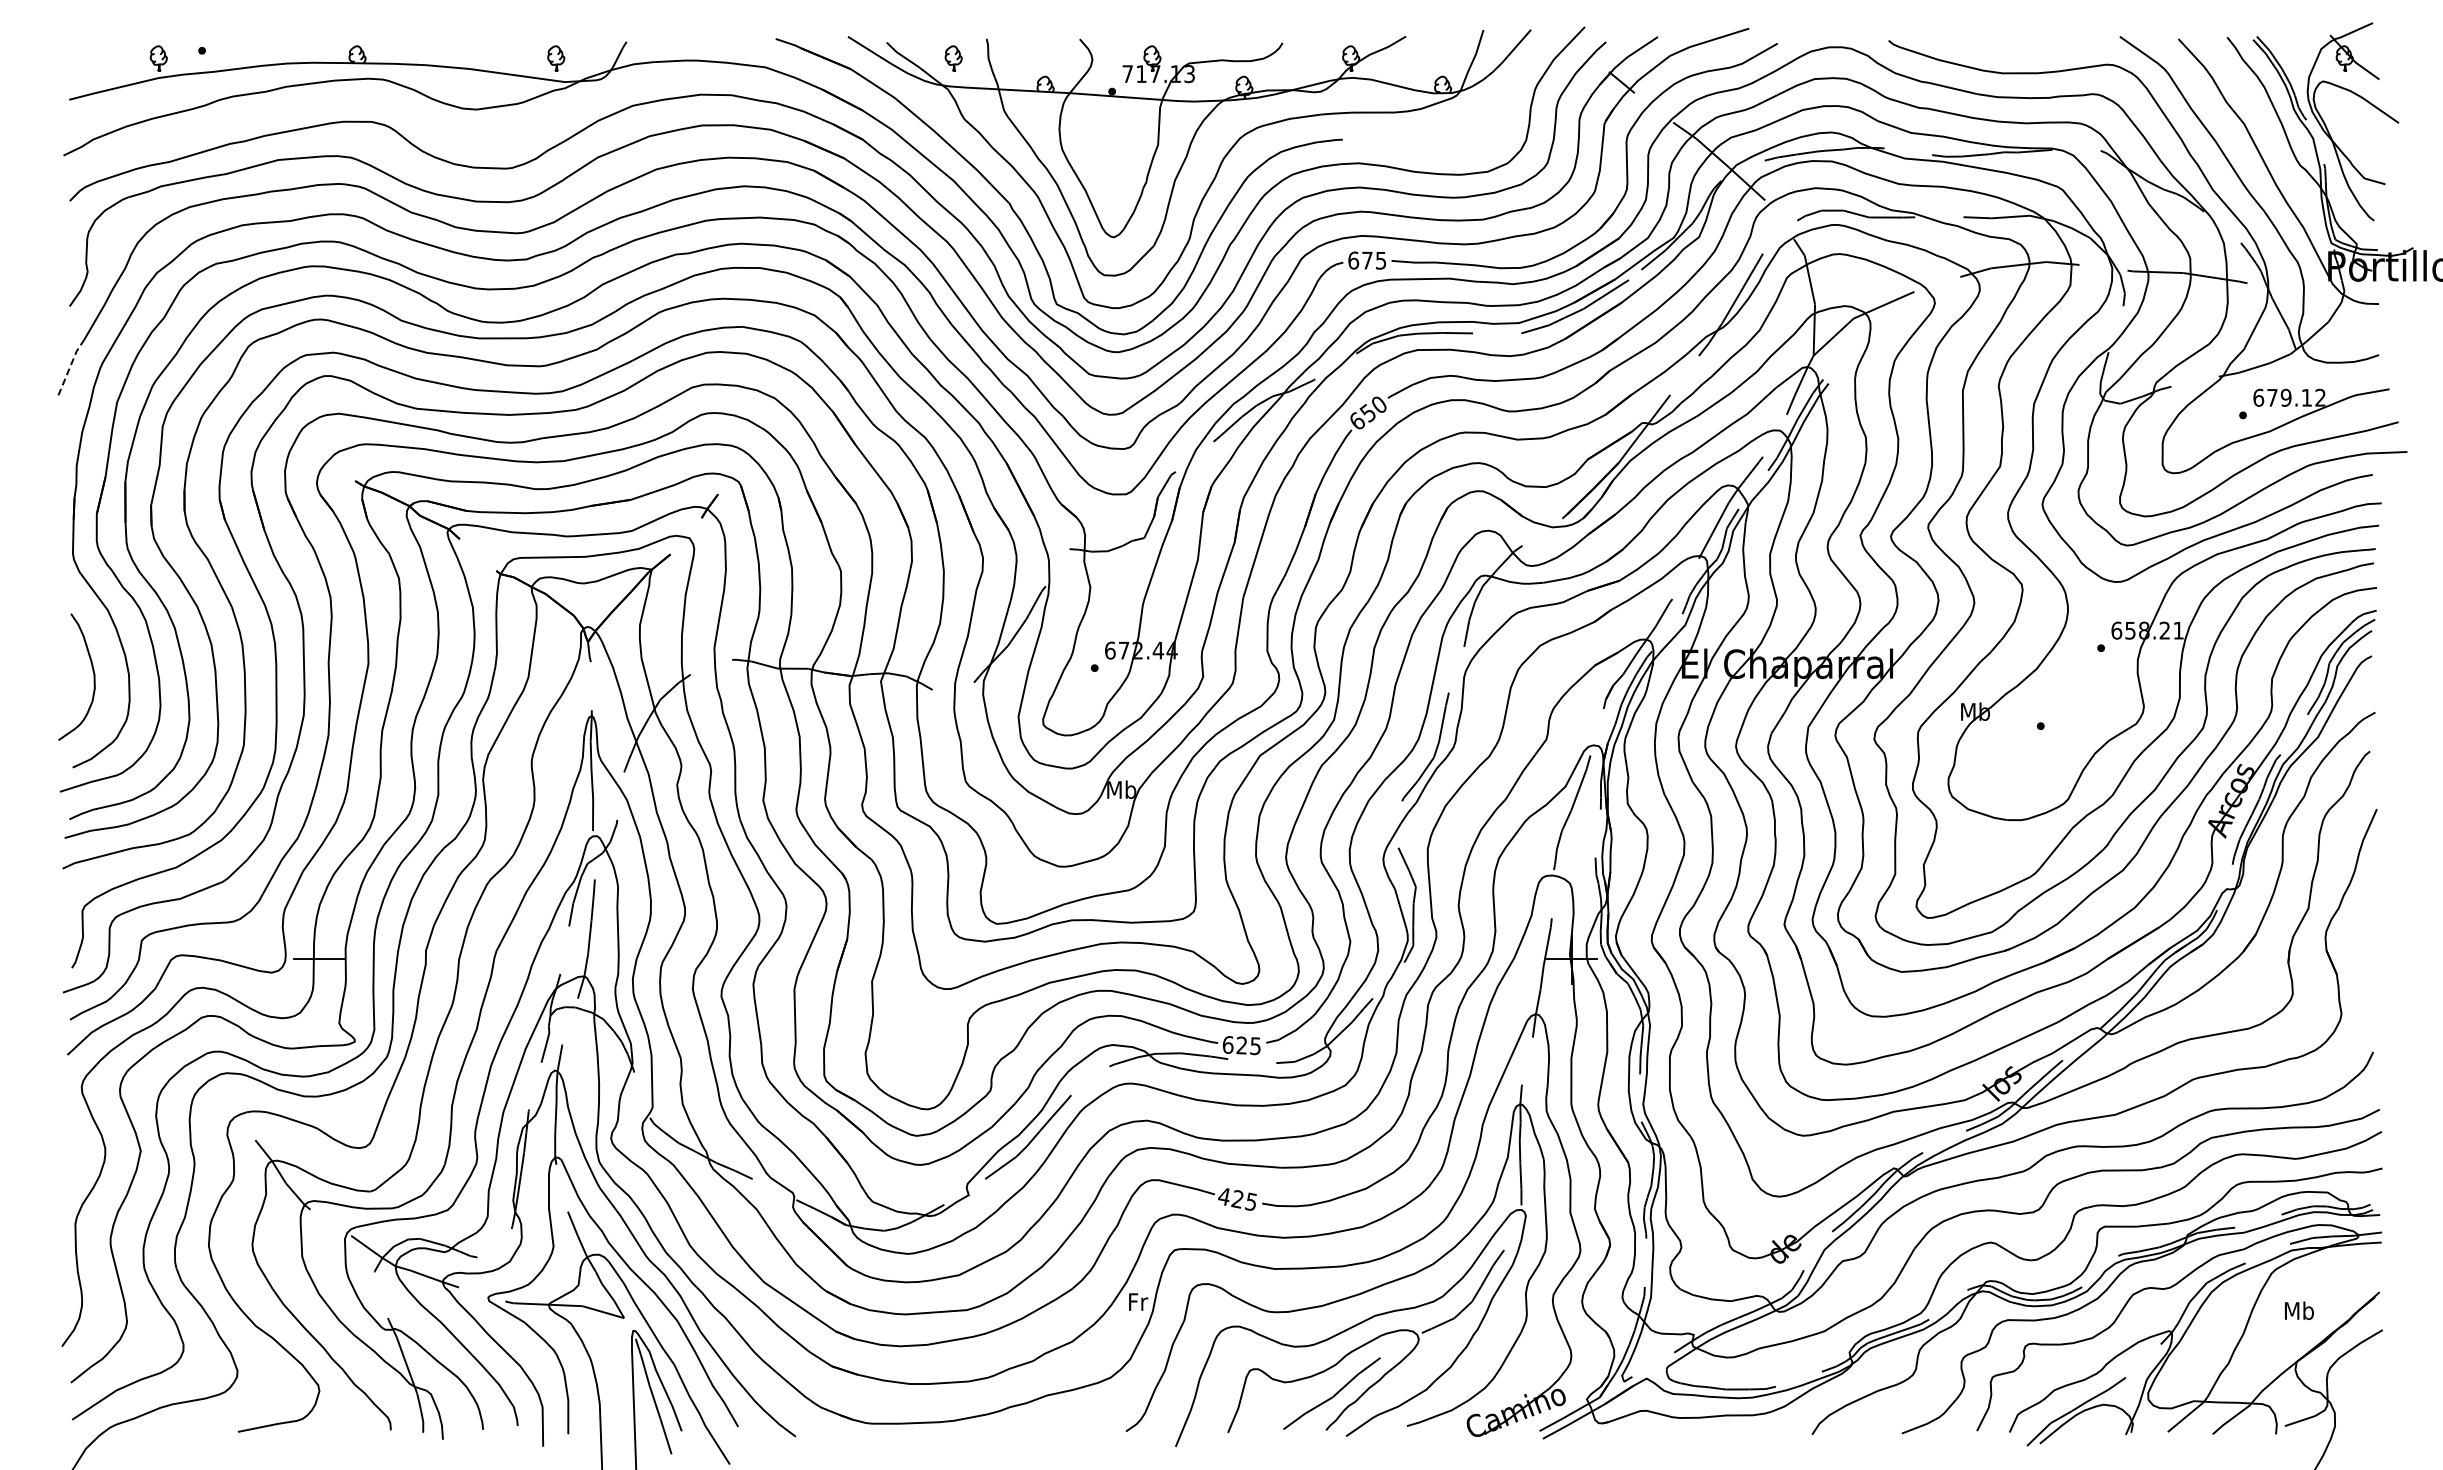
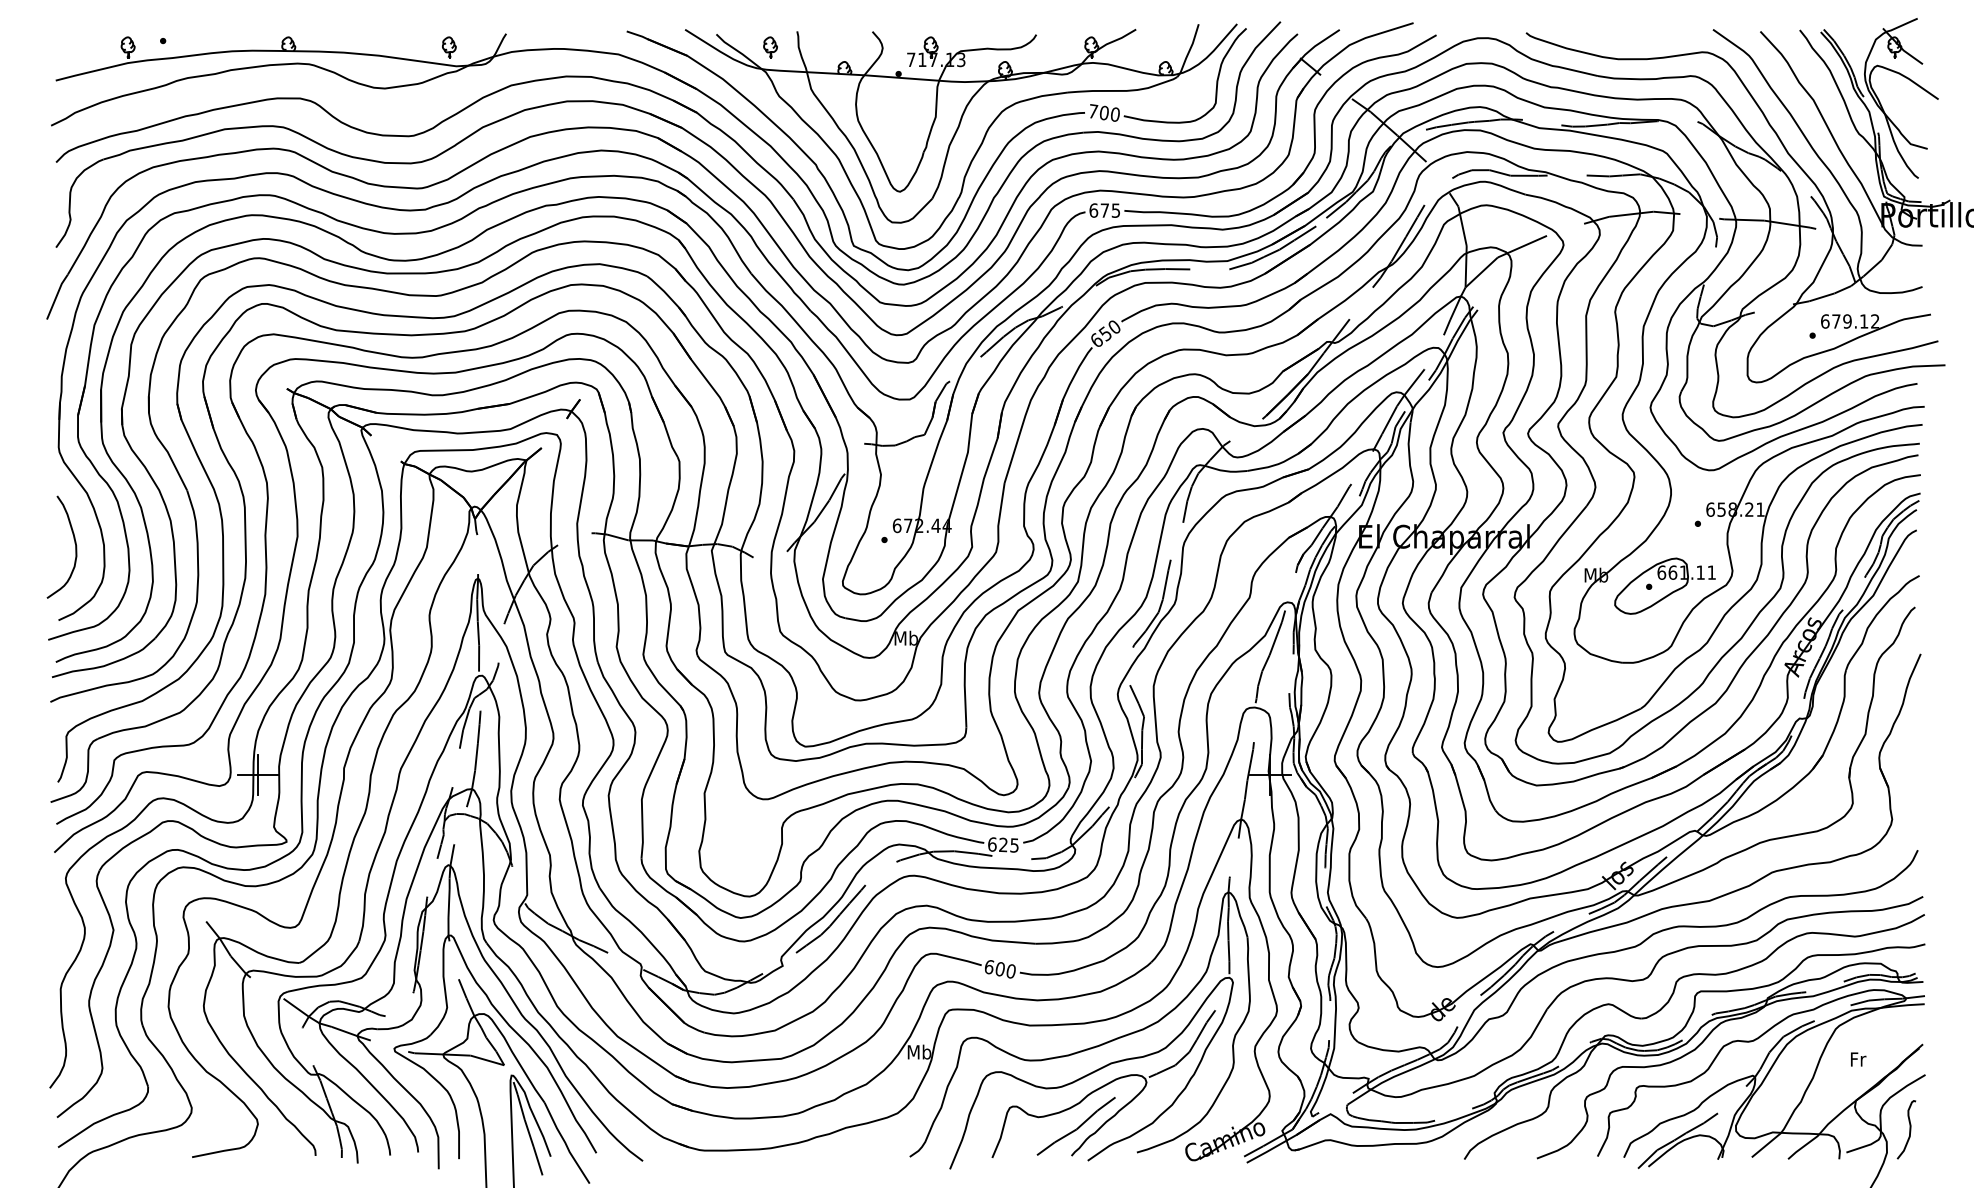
part: (1435, 149) -> (1159, 120), added
line: (70, 365) -> (56, 295), dashed -> solid
part: (2060, 725) -> (1665, 586), added
line: (319, 959) -> (258, 775), added
text: (1237, 1198) -> (999, 968), 425 -> 600
text: (1137, 1301) -> (919, 1051), Fr -> Mb
text: (2299, 1310) -> (1858, 1059), Mb -> Fr
curve: (2363, 1397) -> (1909, 1129), added

